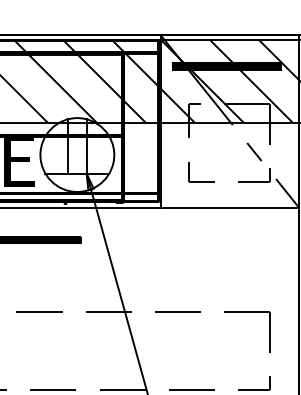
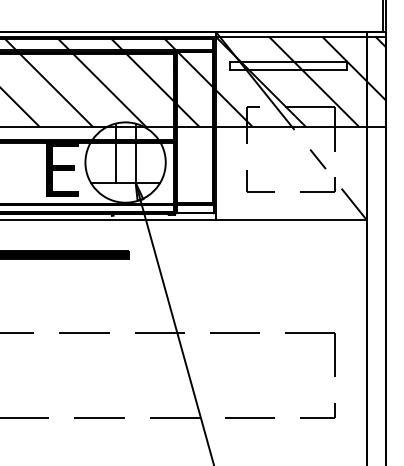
hatch: (227, 65) -> (288, 65), removed

